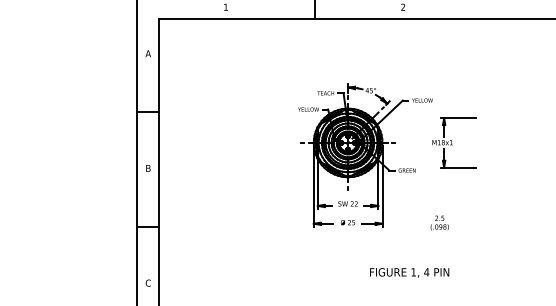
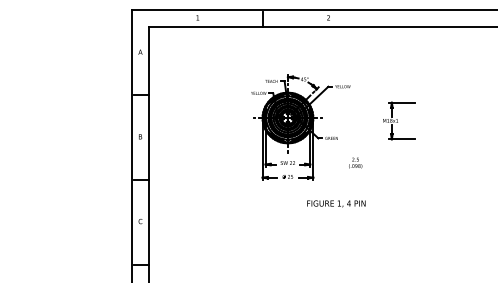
part: (454, 142) -> (399, 120), moved
text: (439, 222) -> (355, 162), moved
text: (409, 272) -> (336, 203), moved

